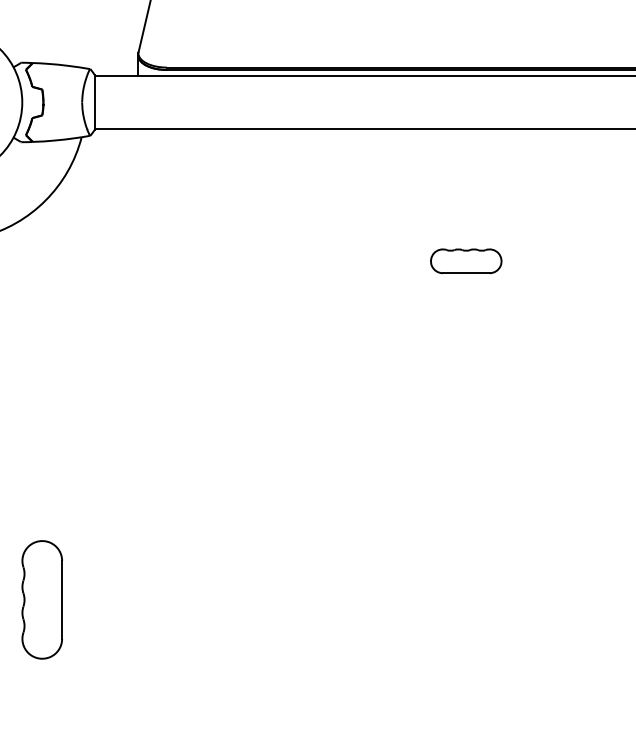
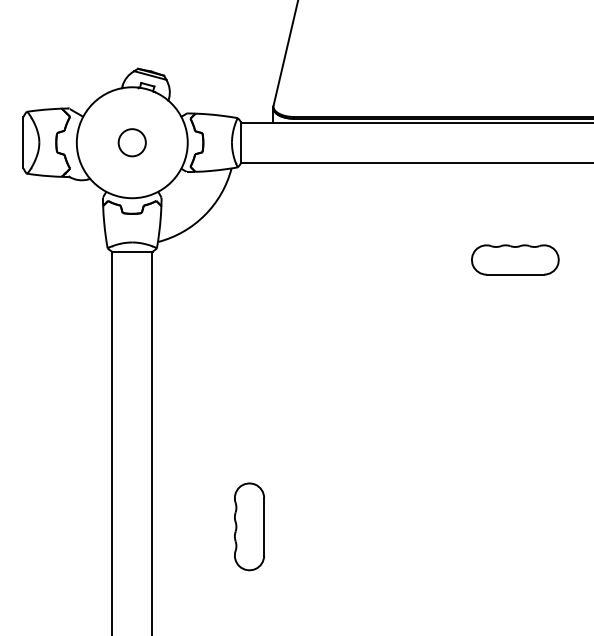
part: (466, 260) -> (515, 259), size x1.67
part: (42, 599) -> (249, 526), moved

